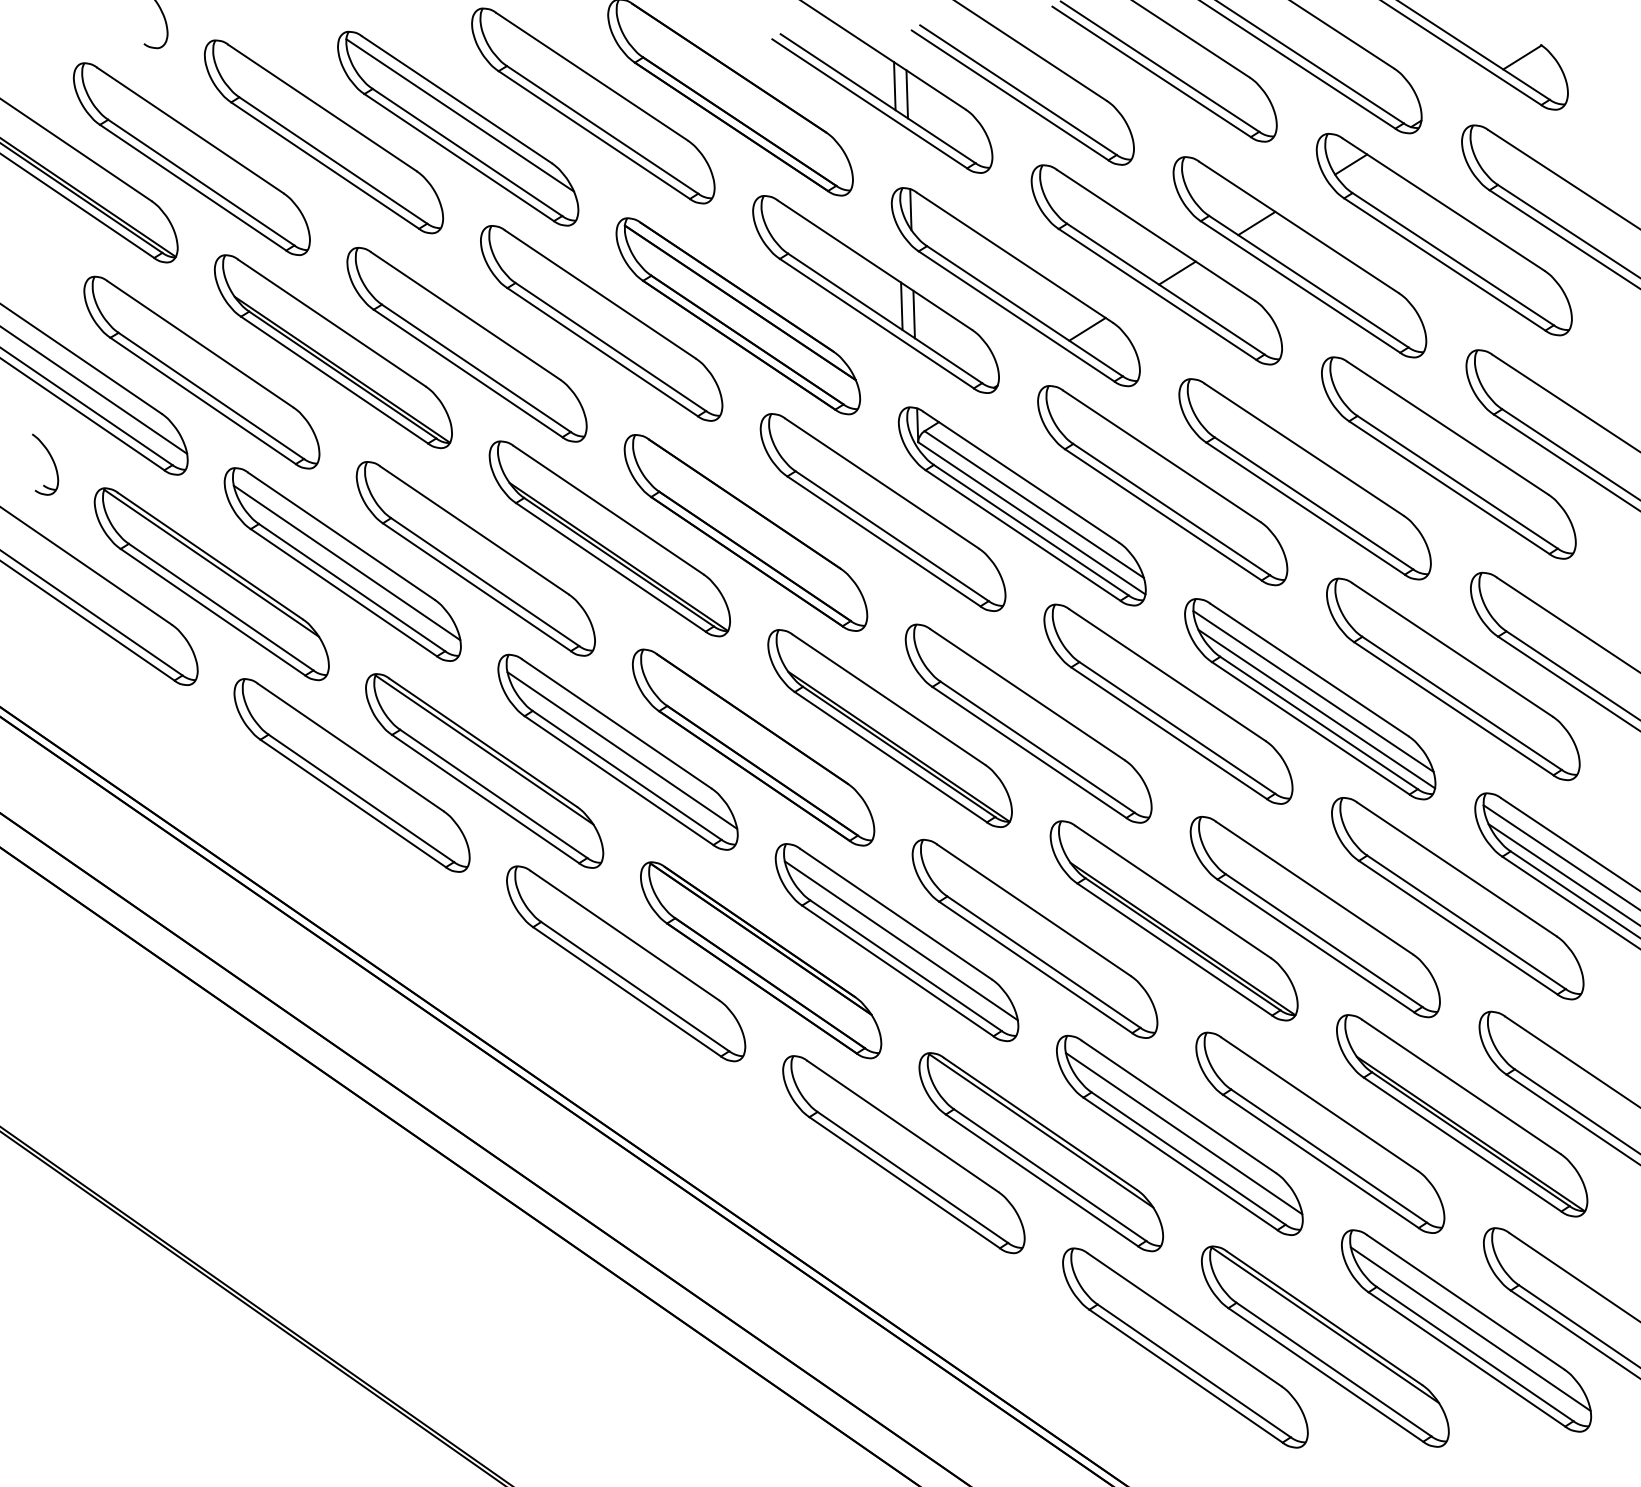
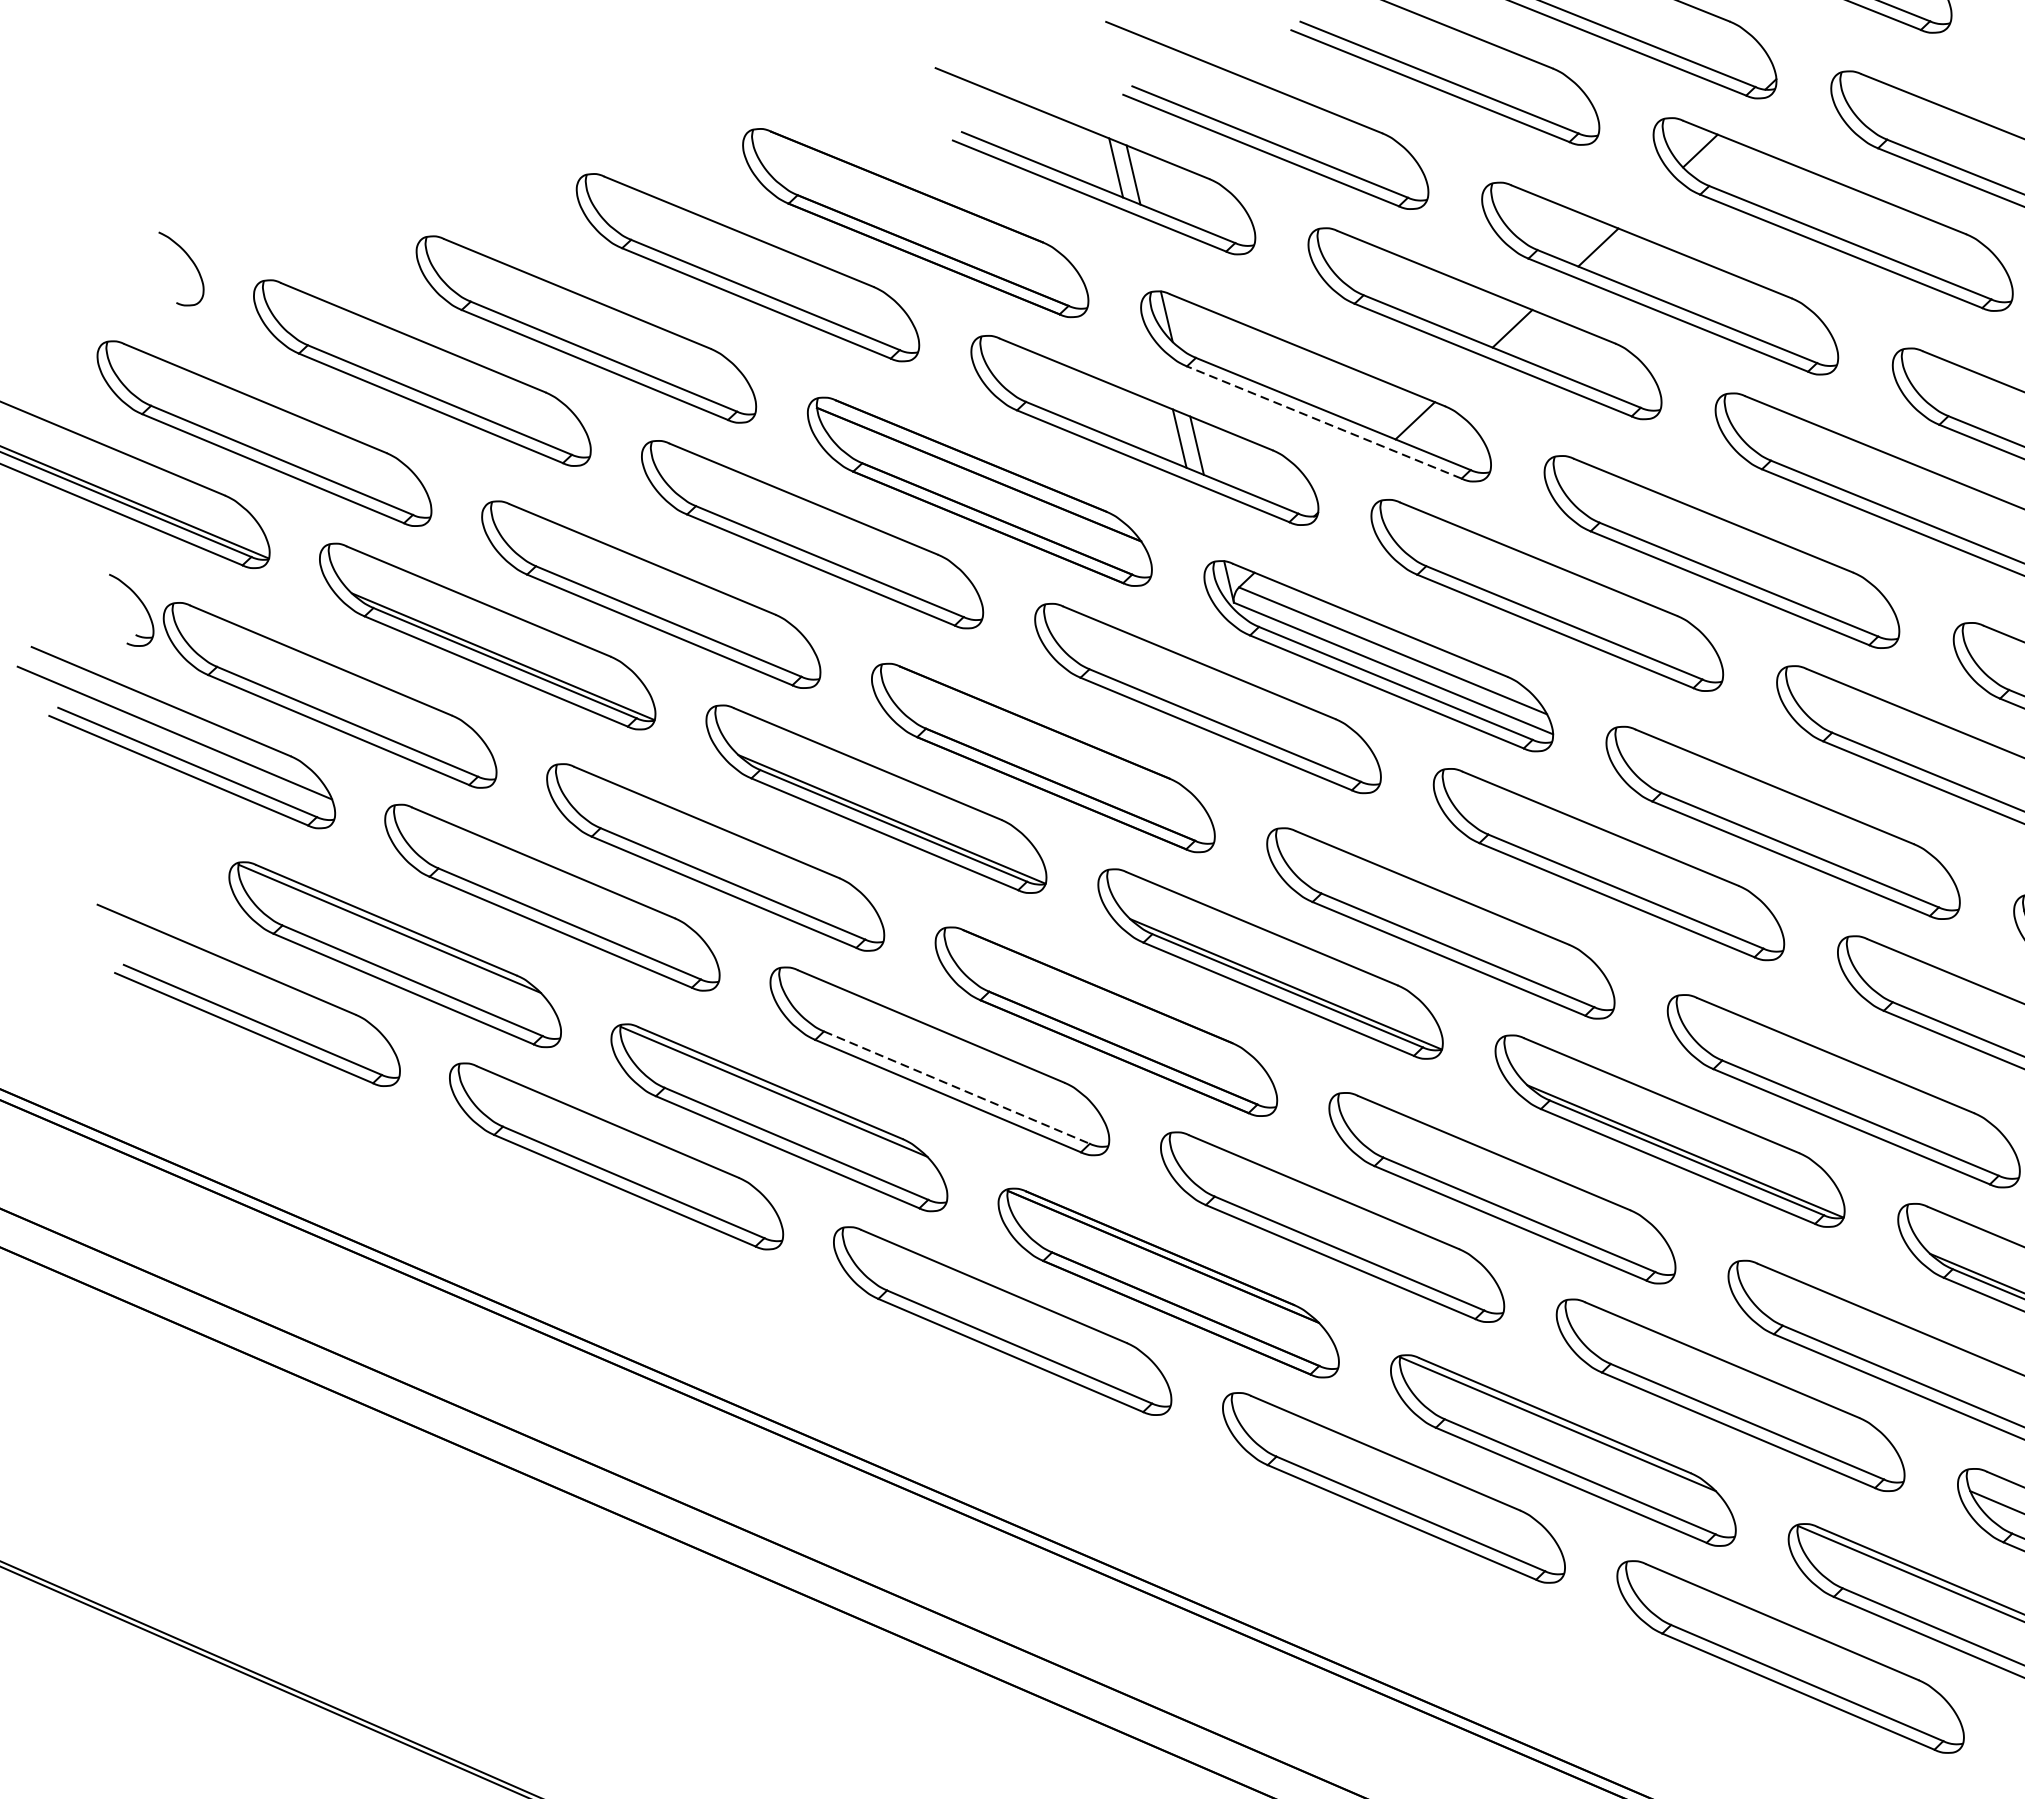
line: (459, 115) -> (584, 312), removed
line: (1016, 316) -> (1324, 422), solid -> dashed
part: (52, 461) -> (141, 603), moved
line: (346, 562) -> (556, 894), removed
line: (1313, 691) -> (1785, 812), removed
line: (1316, 708) -> (1793, 832), removed
line: (622, 750) -> (944, 1057), removed
line: (627, 775) -> (957, 1087), solid -> dashed
line: (900, 940) -> (1336, 1223), removed
line: (1183, 1133) -> (1734, 1391), removed

